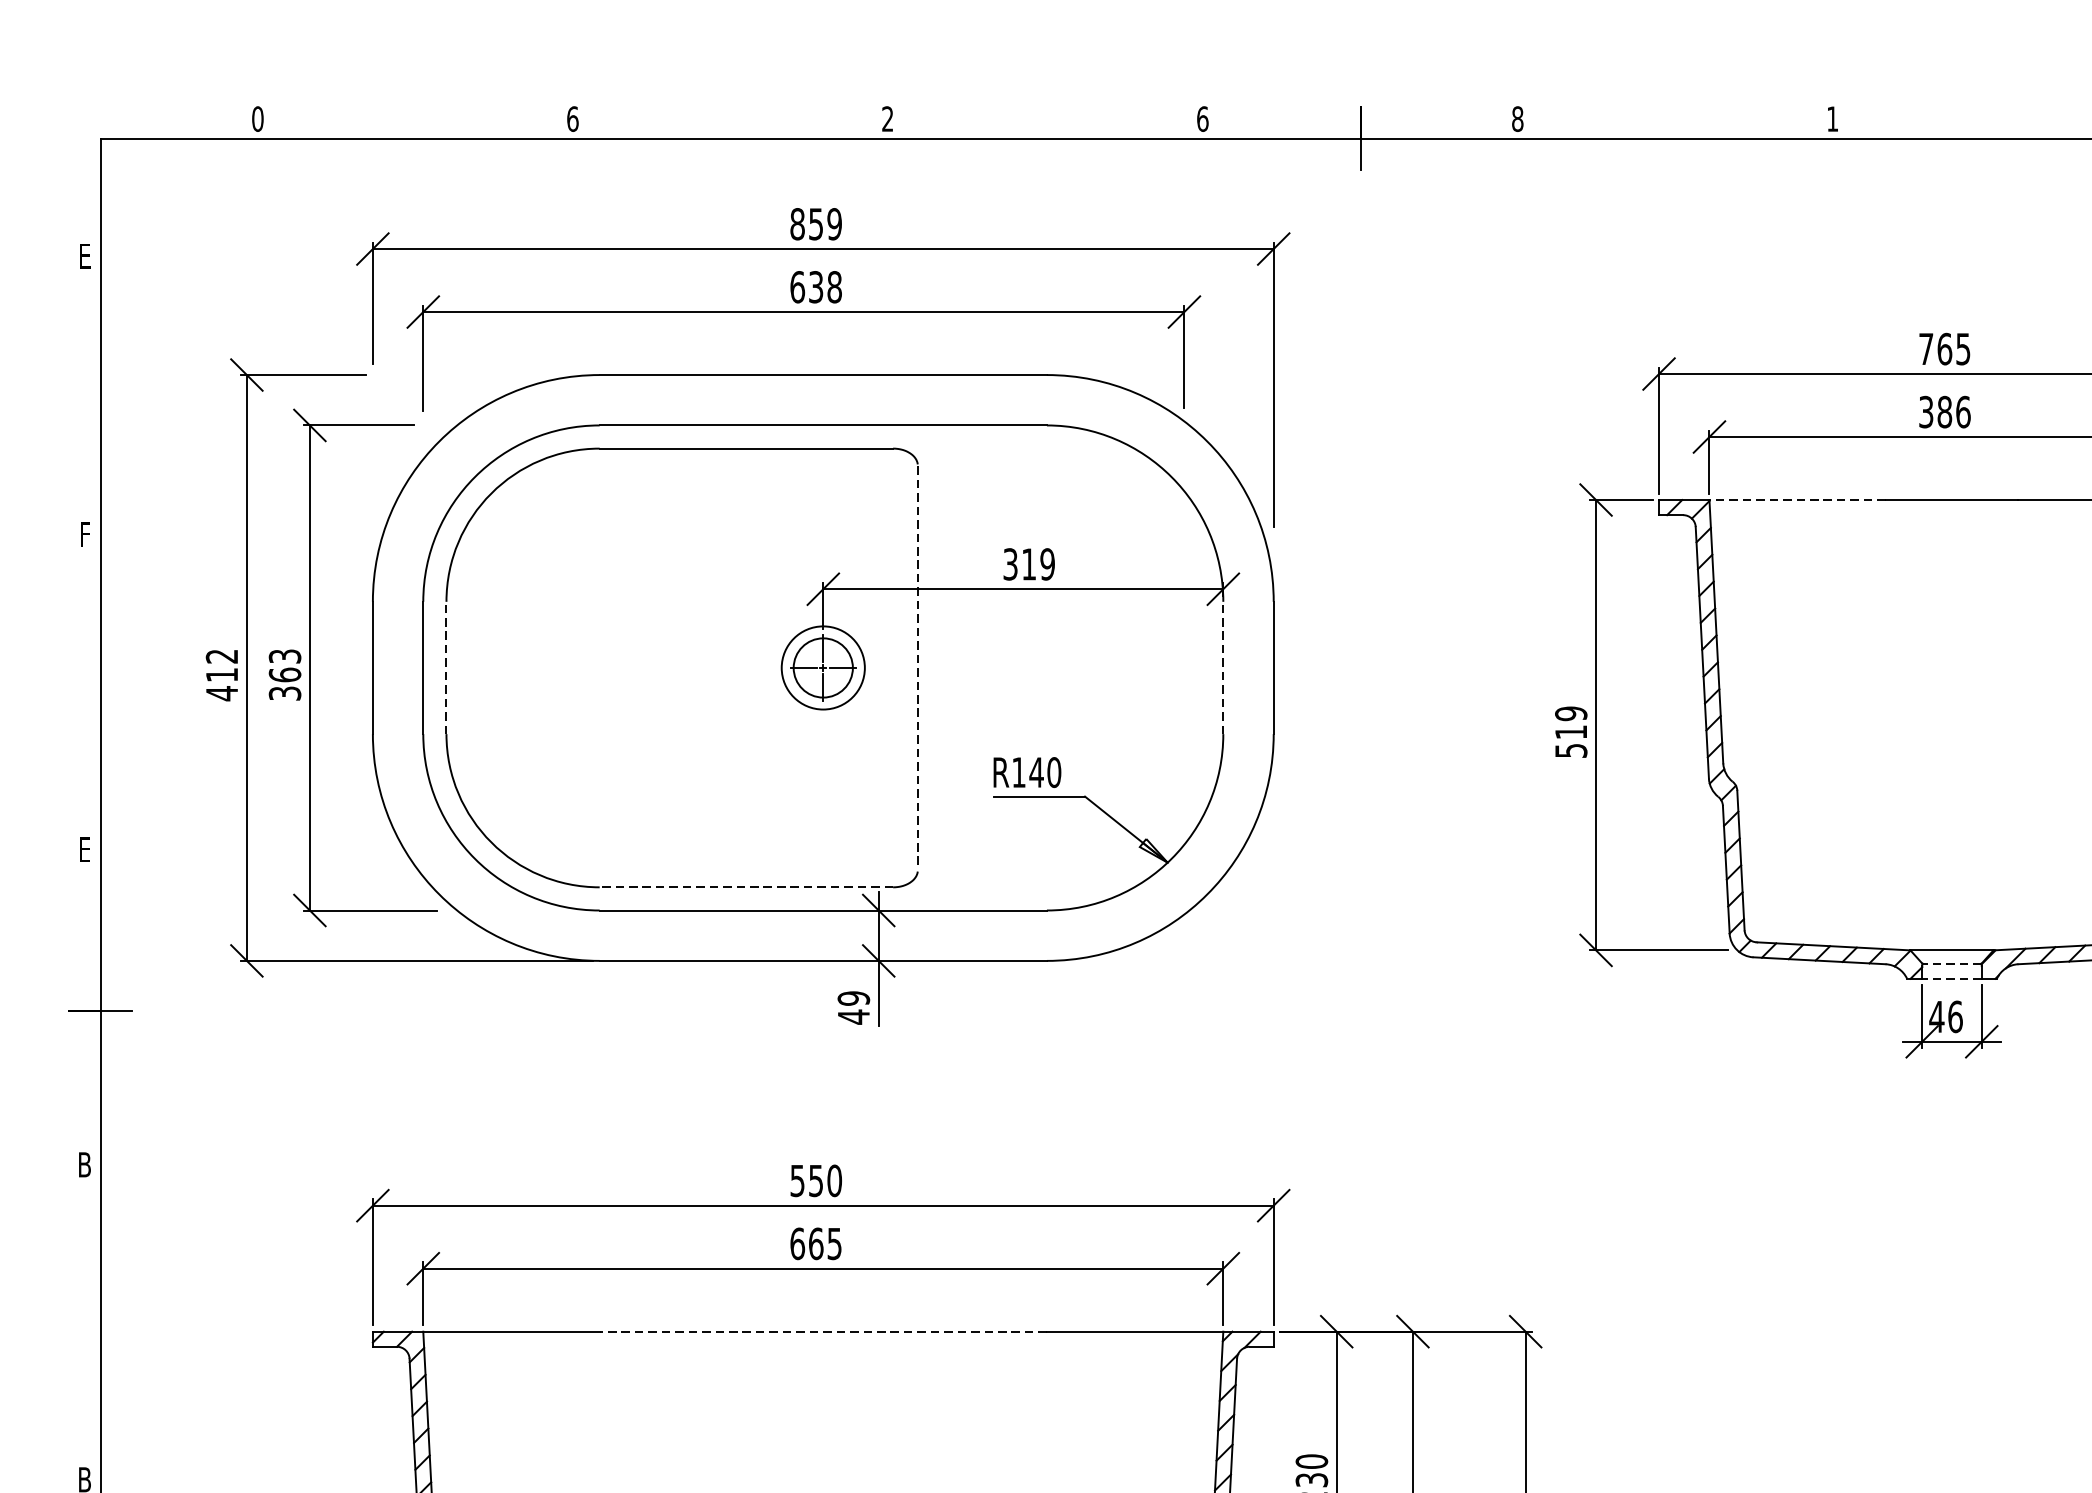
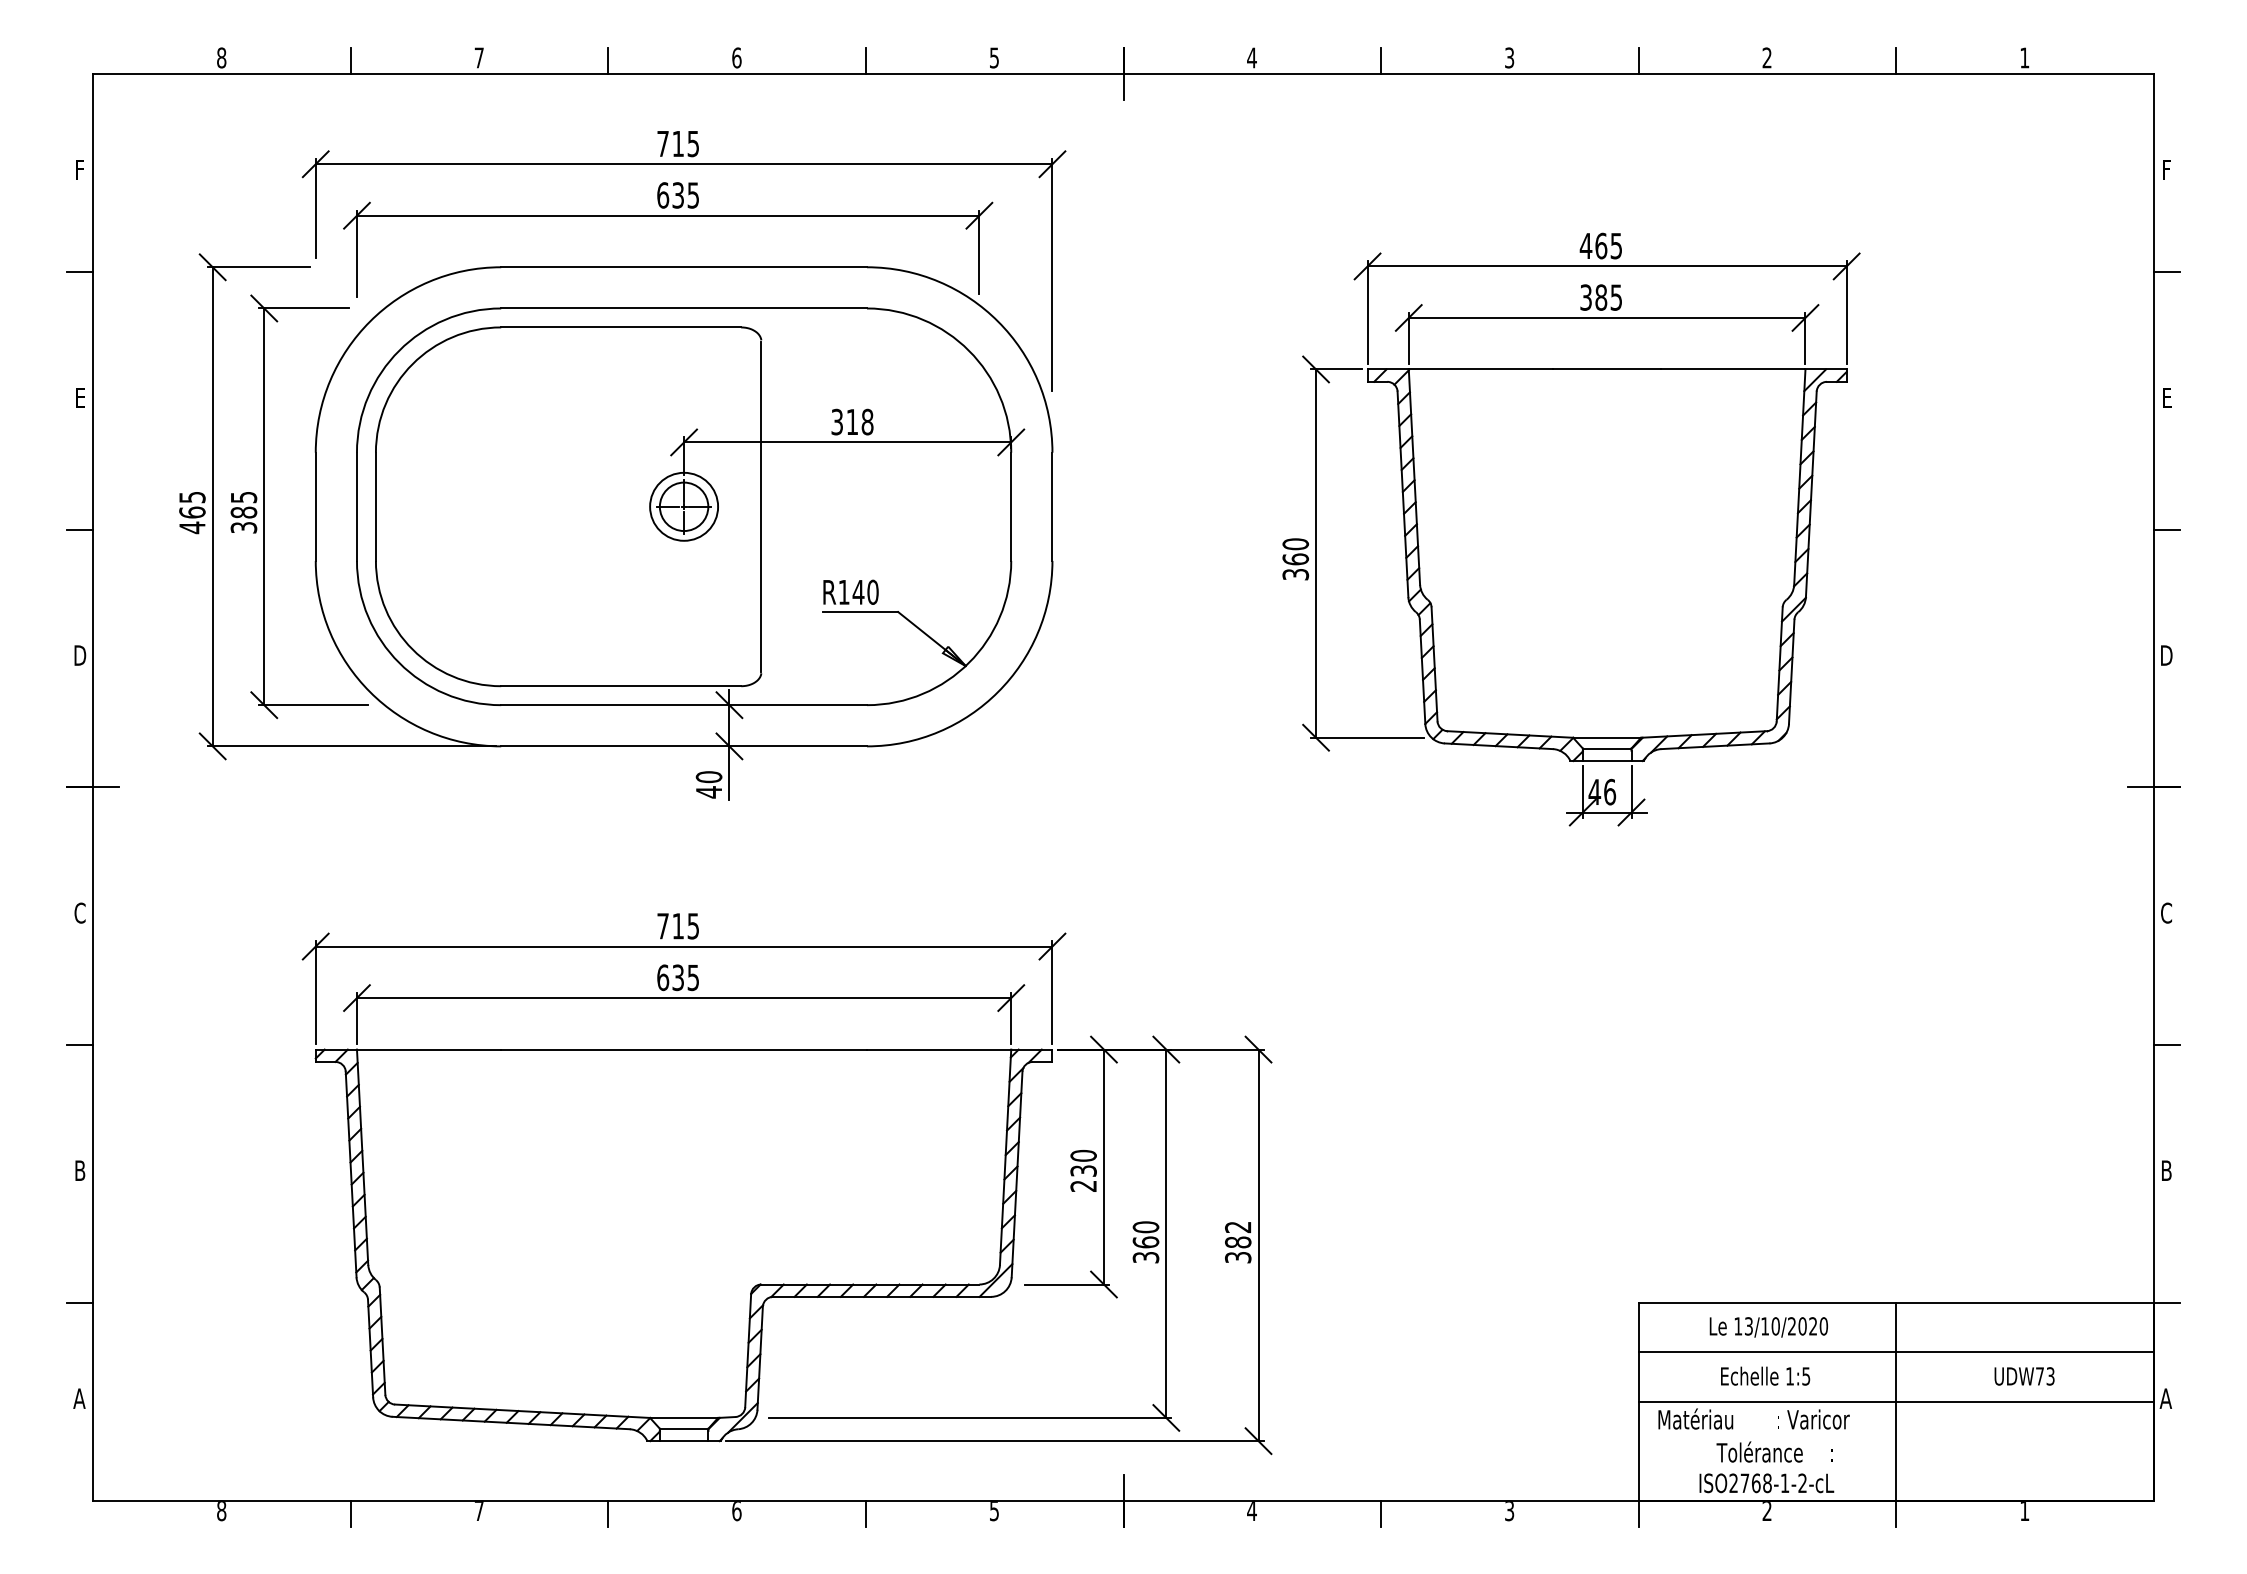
text: (257, 118) -> (221, 57), 0 -> 8
text: (573, 118) -> (479, 57), 6 -> 7
text: (887, 118) -> (736, 57), 2 -> 6
text: (1202, 118) -> (994, 57), 6 -> 5
text: (1517, 118) -> (1251, 57), 8 -> 4
text: (1832, 118) -> (1509, 57), 1 -> 3
line: (415, 122) -> (350, 60), added
line: (730, 122) -> (608, 60), added
line: (1045, 122) -> (865, 60), added
line: (1676, 122) -> (1381, 60), added
line: (1990, 122) -> (1638, 60), added
text: (816, 223) -> (678, 143), 859 -> 715
text: (86, 255) -> (81, 169), E -> F
text: (834, 287) -> (693, 195), 638 -> 635
text: (1925, 348) -> (1585, 245), 765 -> 465
line: (85, 381) -> (80, 272), added
text: (1963, 412) -> (1616, 297), 386 -> 385
line: (1797, 500) -> (1480, 369), dashed -> solid
text: (85, 534) -> (80, 397), F -> E
text: (1047, 564) -> (867, 422), 319 -> 318
text: (284, 665) -> (243, 504), 363 -> 385
text: (222, 666) -> (192, 505), 412 -> 465
line: (445, 667) -> (375, 506), dashed -> solid
line: (917, 667) -> (761, 506), dashed -> solid
line: (1223, 667) -> (1011, 506), dashed -> solid
line: (85, 695) -> (80, 529), added
text: (1570, 731) -> (1295, 558), 519 -> 360
text: (85, 849) -> (80, 655), E -> D
line: (746, 887) -> (621, 686), dashed -> solid
line: (1951, 963) -> (1606, 748), dashed -> solid
line: (1951, 979) -> (1606, 761), dashed -> solid
text: (854, 998) -> (709, 777), 49 -> 40
text: (83, 1164) -> (79, 912), B -> C
text: (816, 1181) -> (678, 926), 550 -> 715
text: (816, 1243) -> (678, 977), 665 -> 635
line: (85, 1325) -> (80, 1044), added
line: (823, 1331) -> (684, 1049), dashed -> solid

